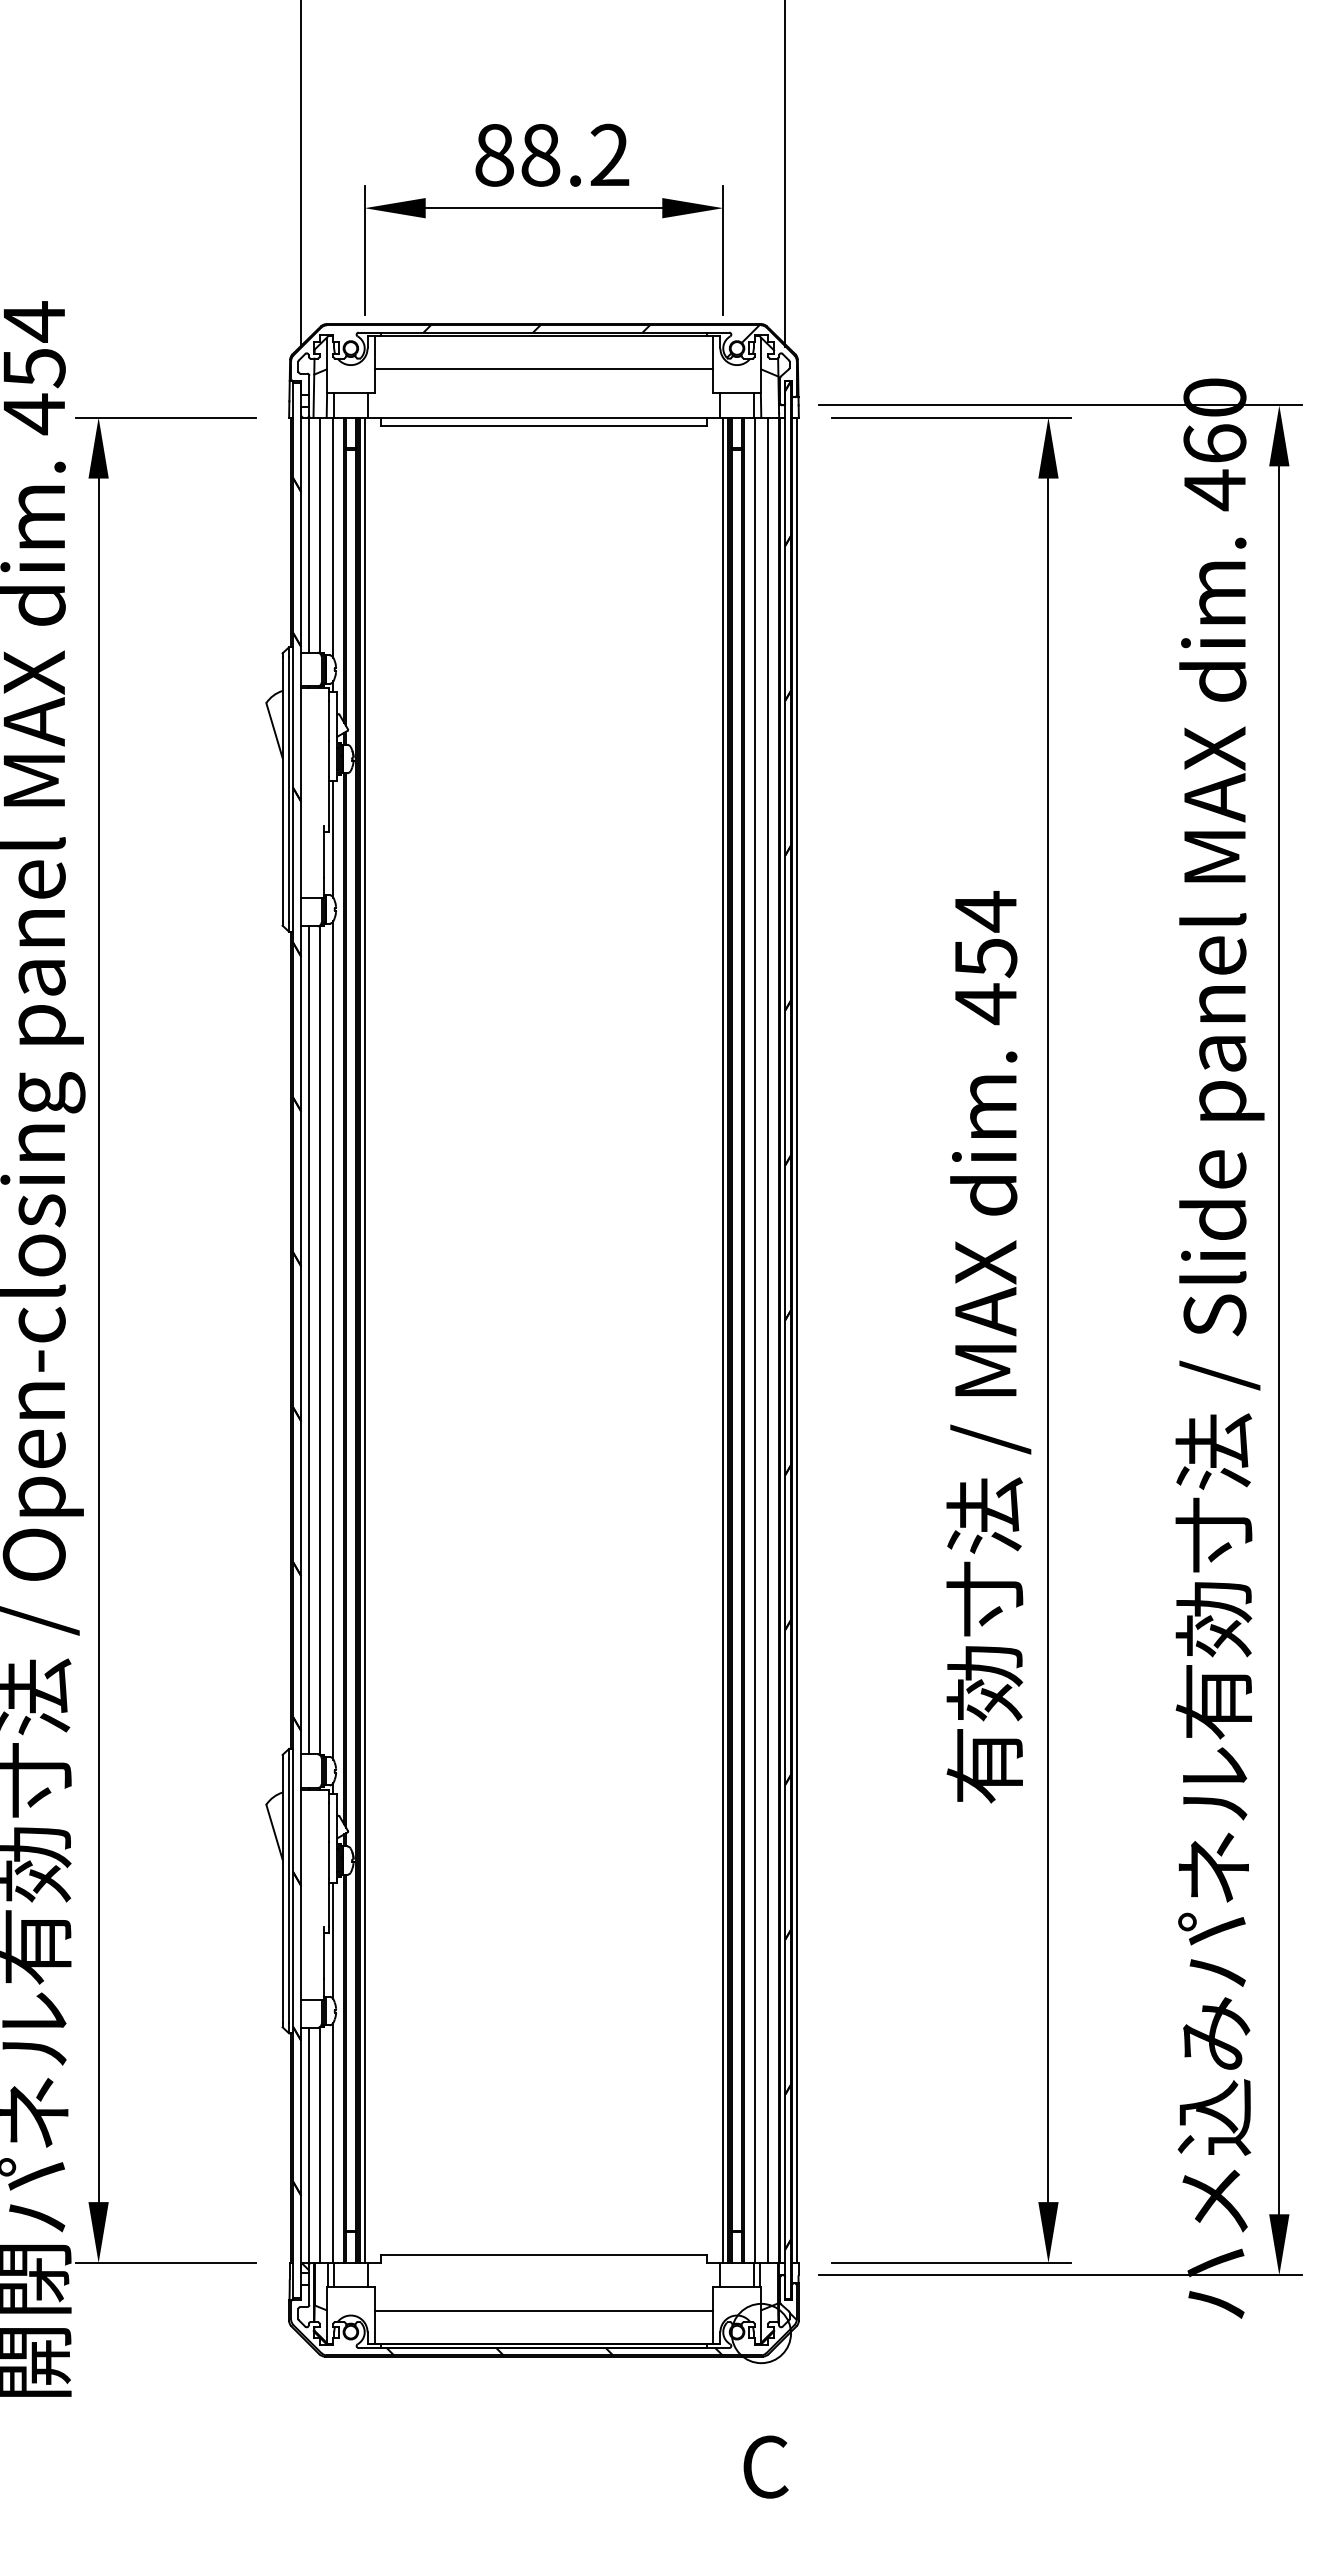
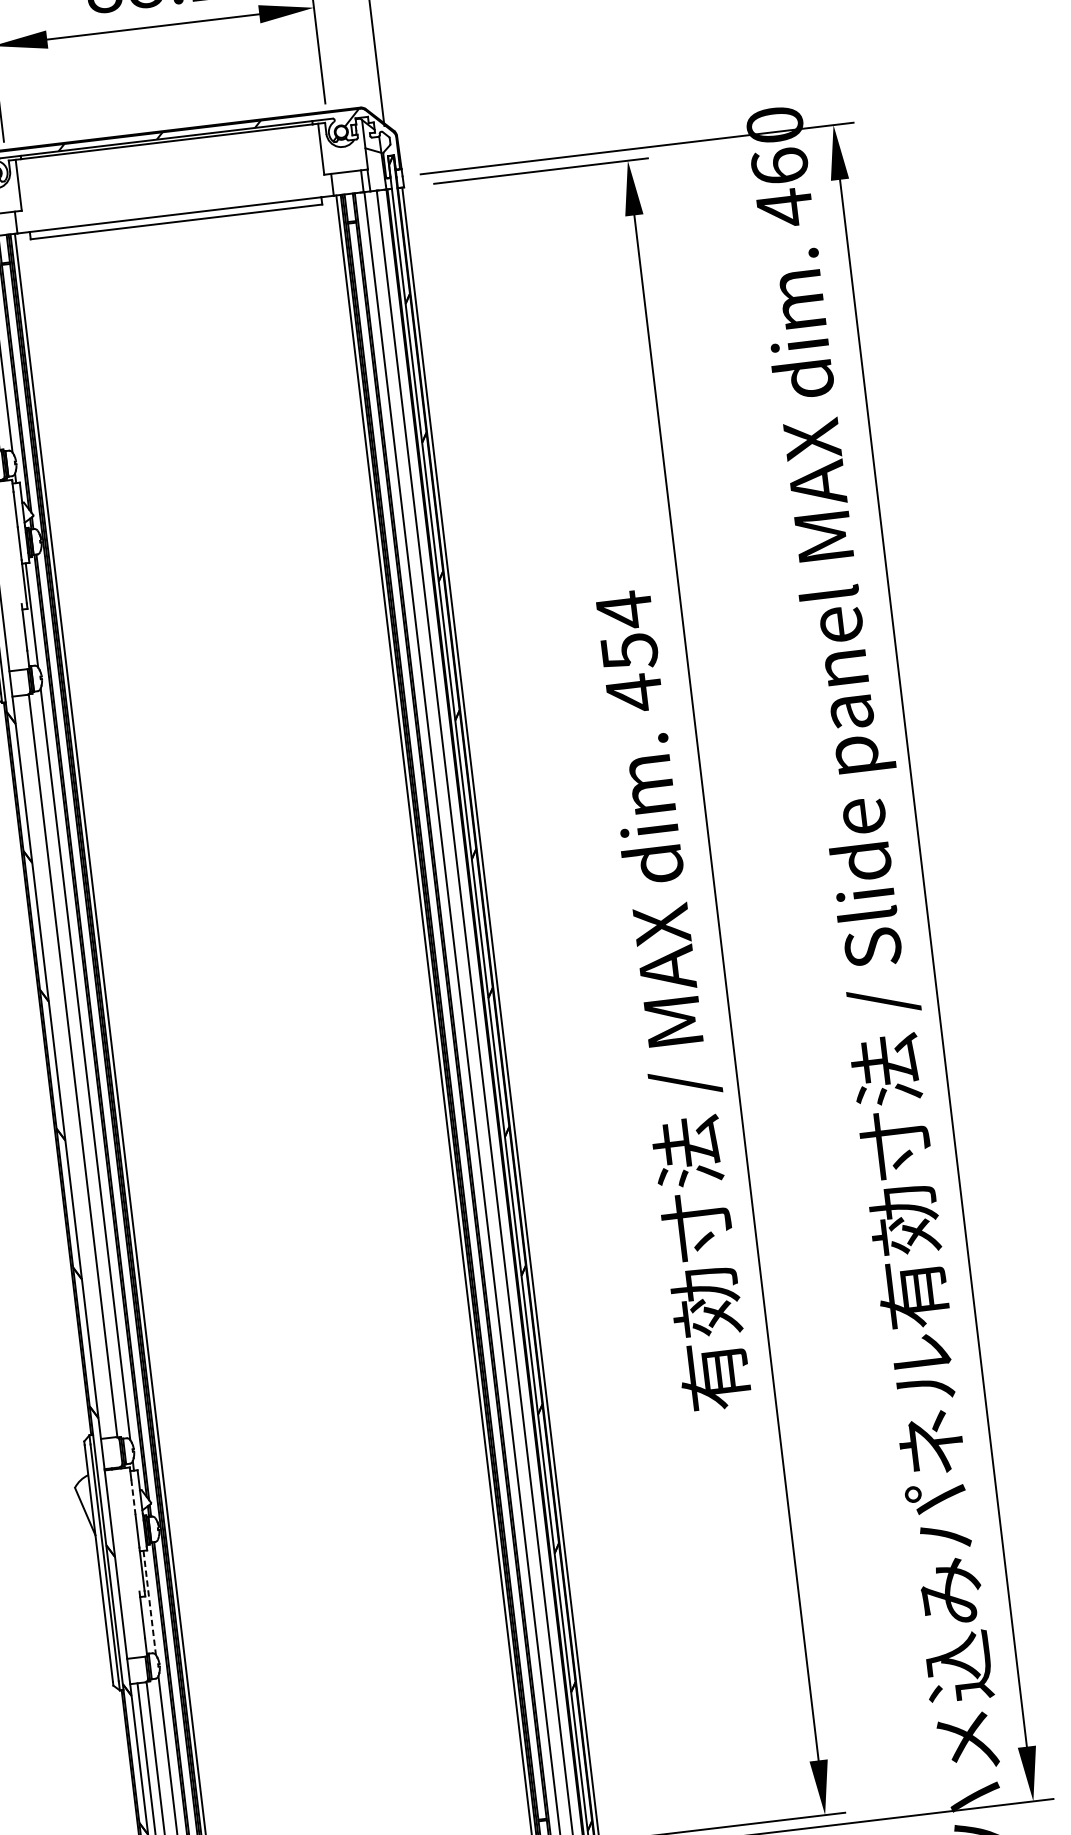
line: (543, 368) -> (169, 170), removed
line: (309, 1340) -> (64, 1067), removed
line: (329, 1822) -> (133, 1497), solid -> dashed
line: (333, 1941) -> (149, 1603), solid -> dashed

